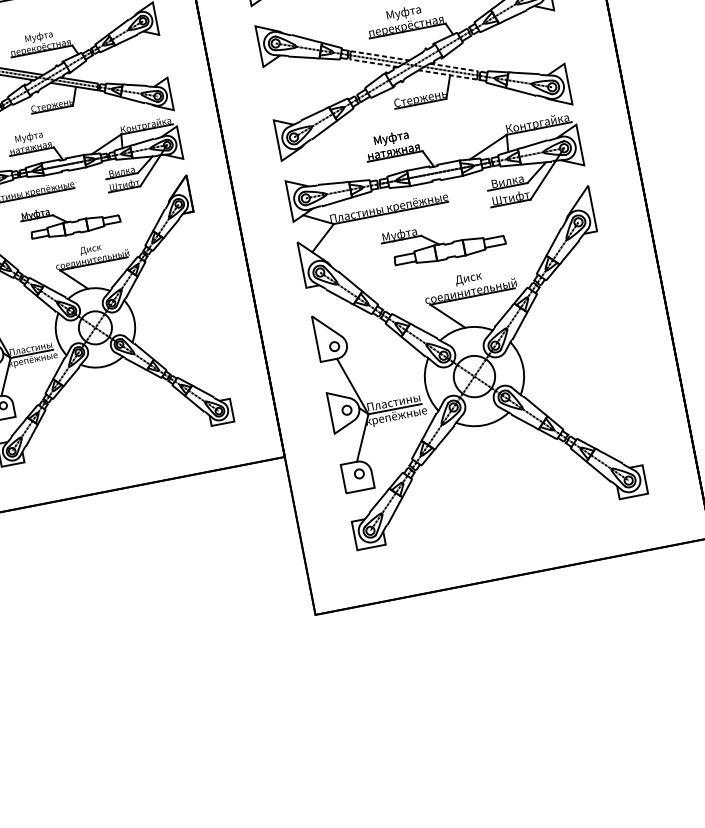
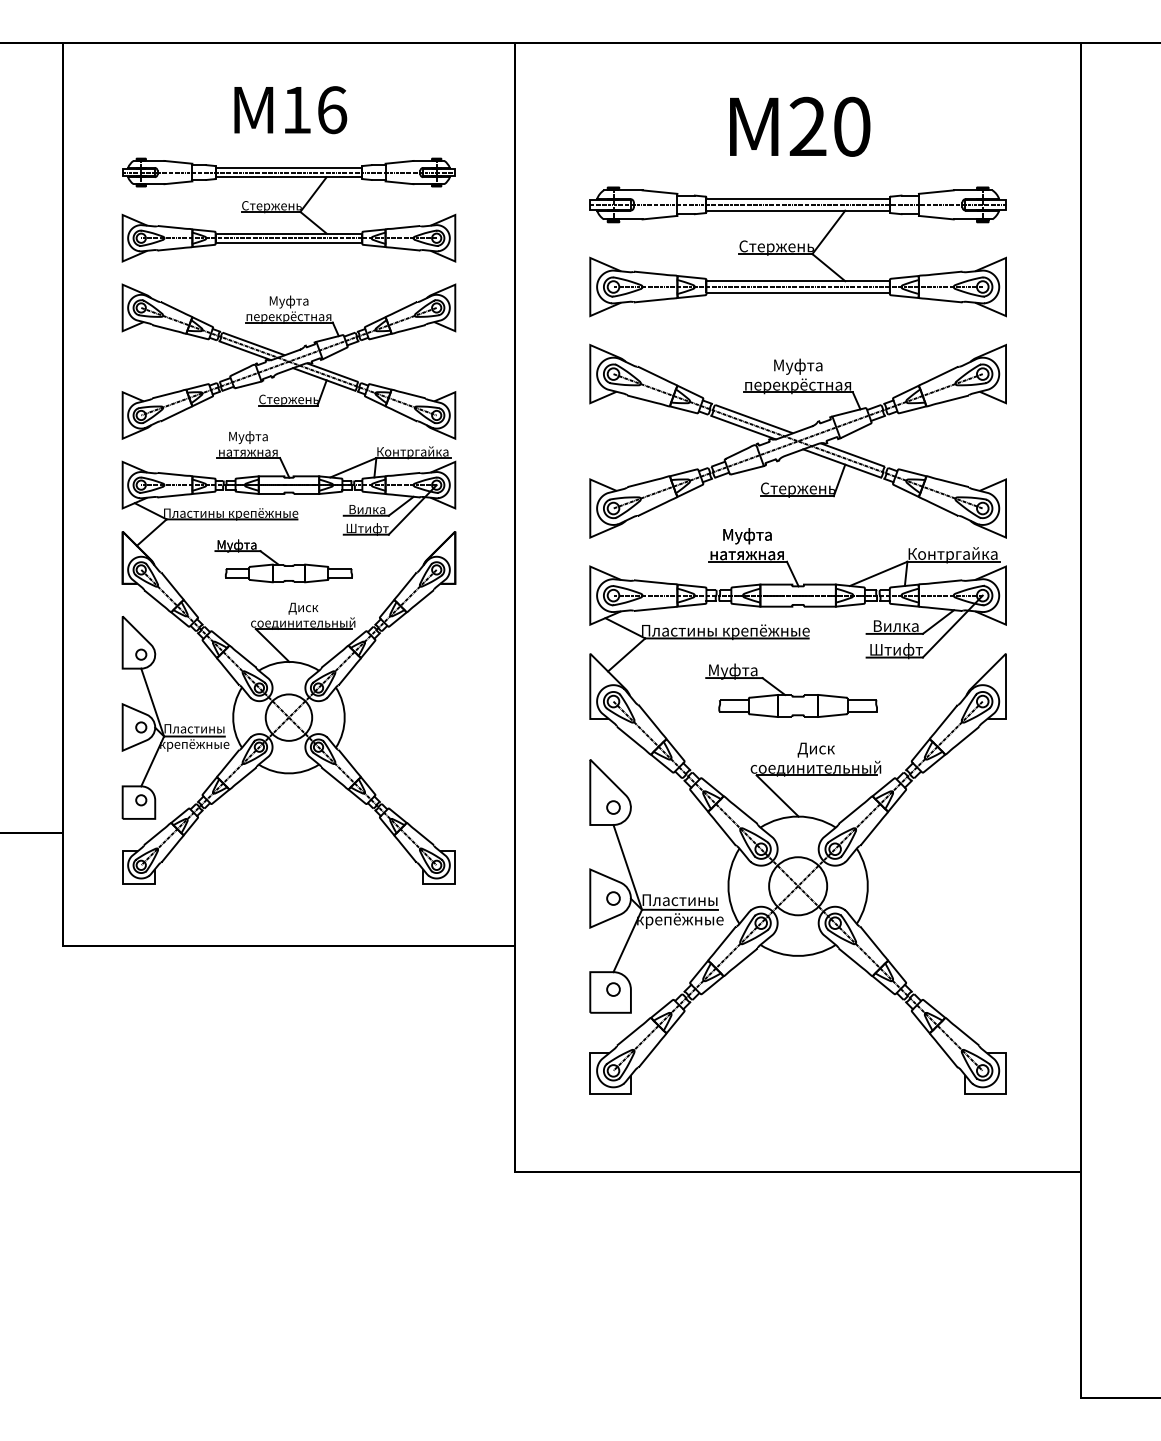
line: (380, 56) -> (754, 419), dashed -> solid
line: (373, 63) -> (743, 427), dashed -> solid
line: (454, 67) -> (853, 455), dashed -> solid
line: (447, 75) -> (841, 463), dashed -> solid

